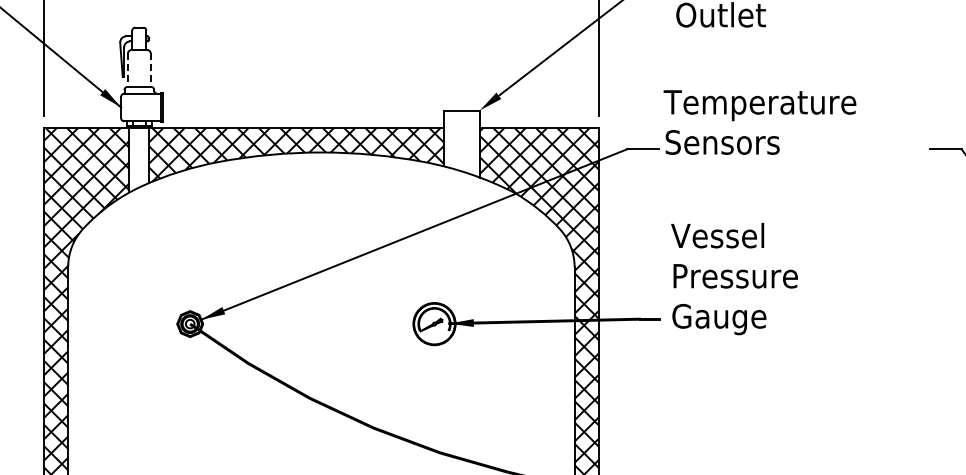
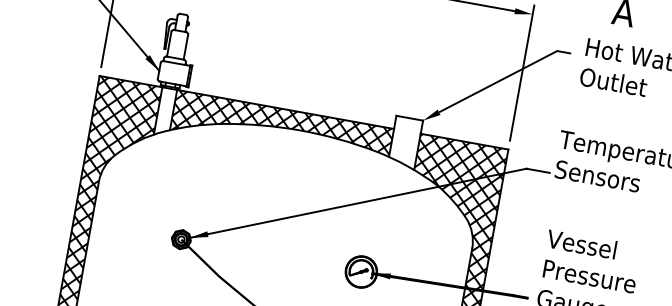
line: (128, 70) -> (169, 44), dashed -> solid
line: (150, 70) -> (185, 47), dashed -> solid

